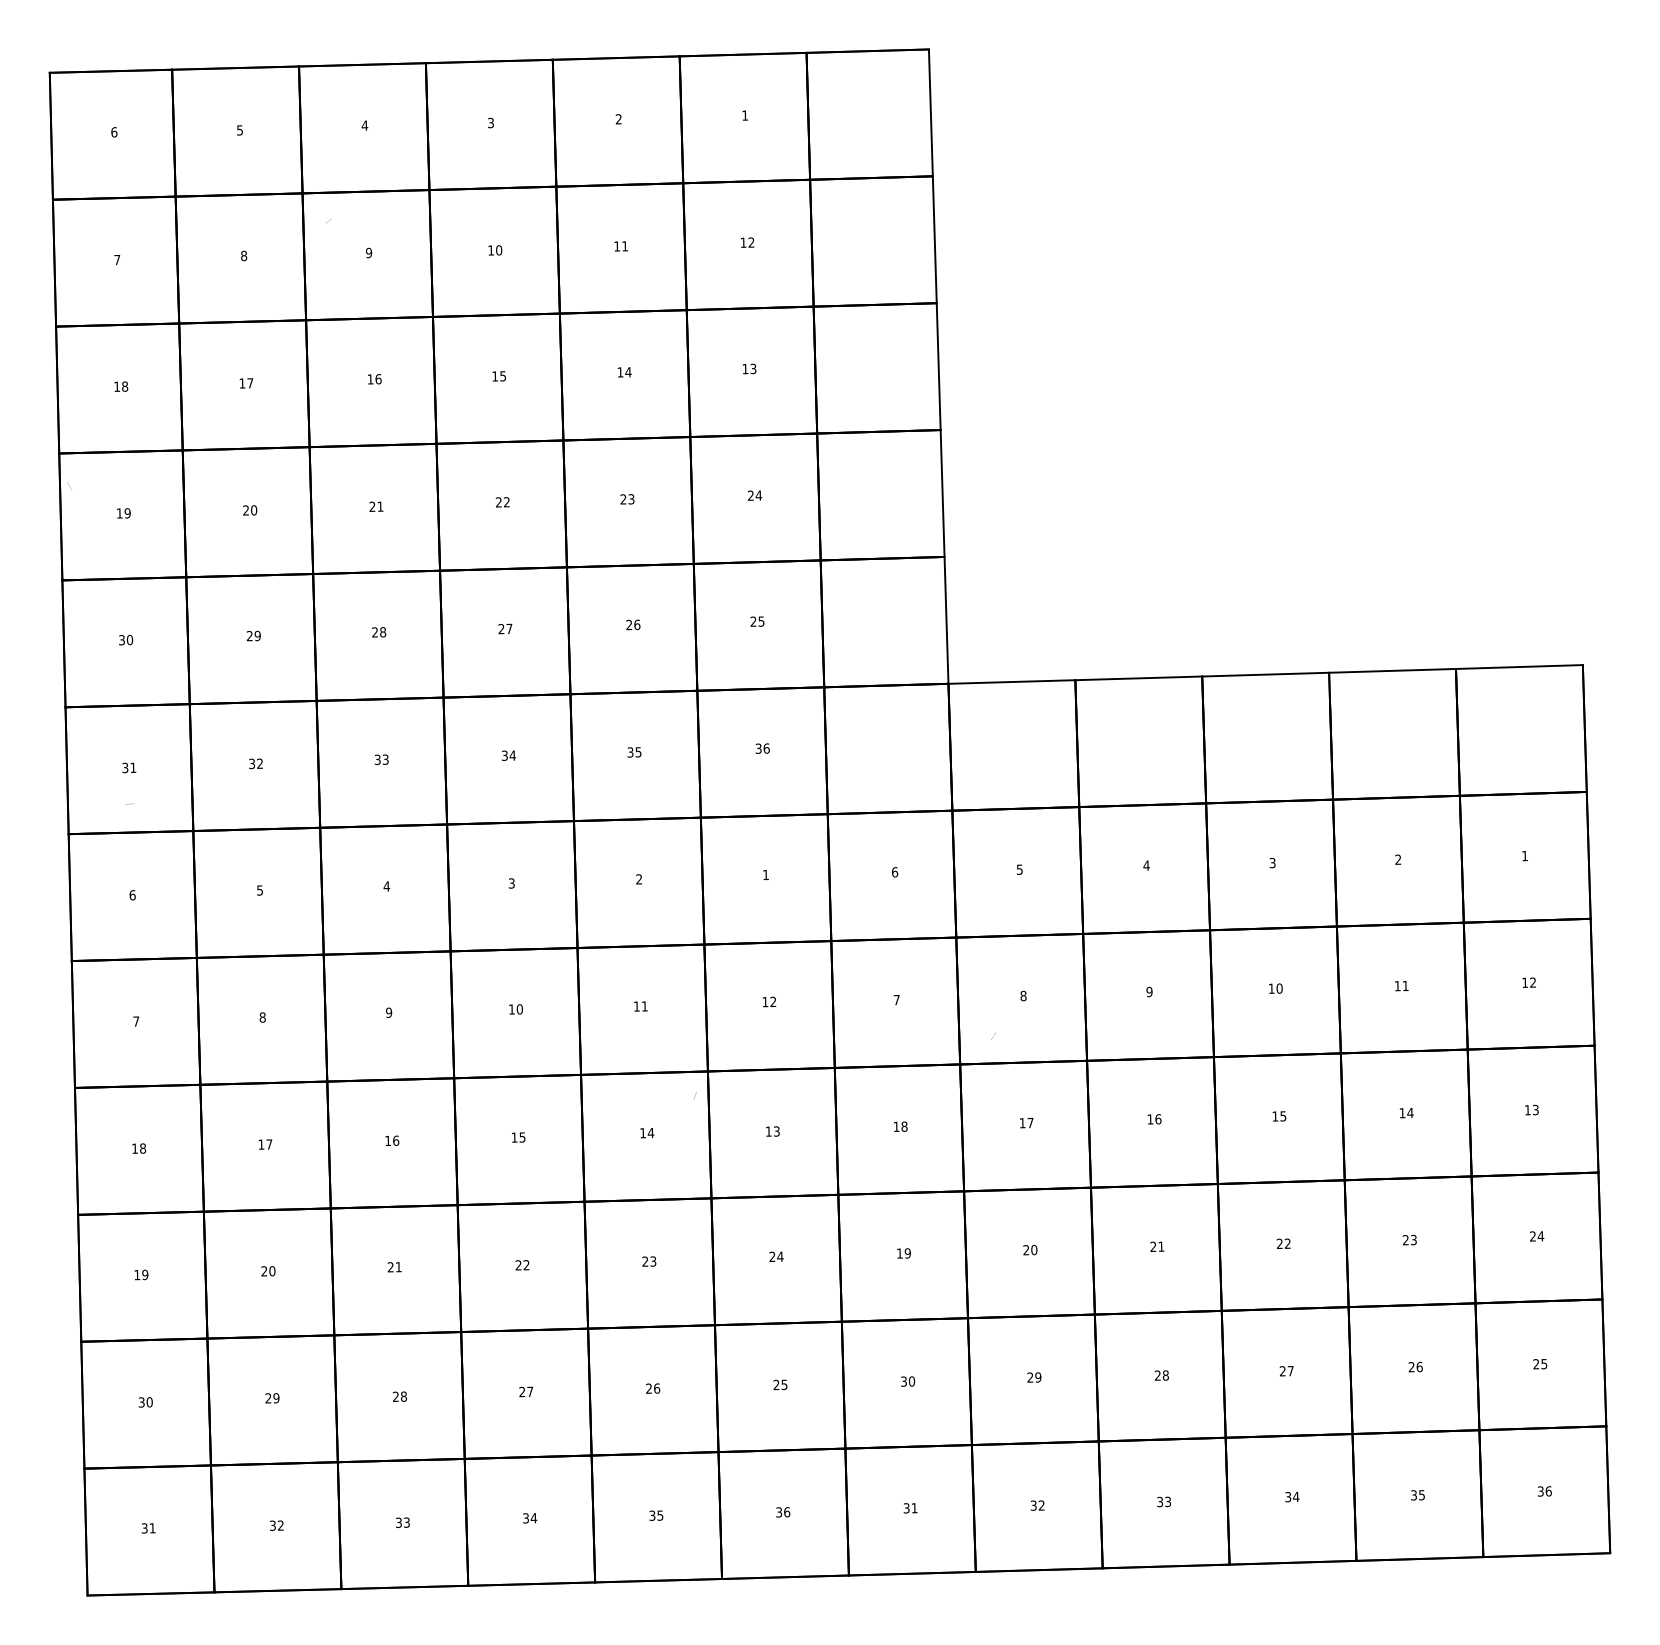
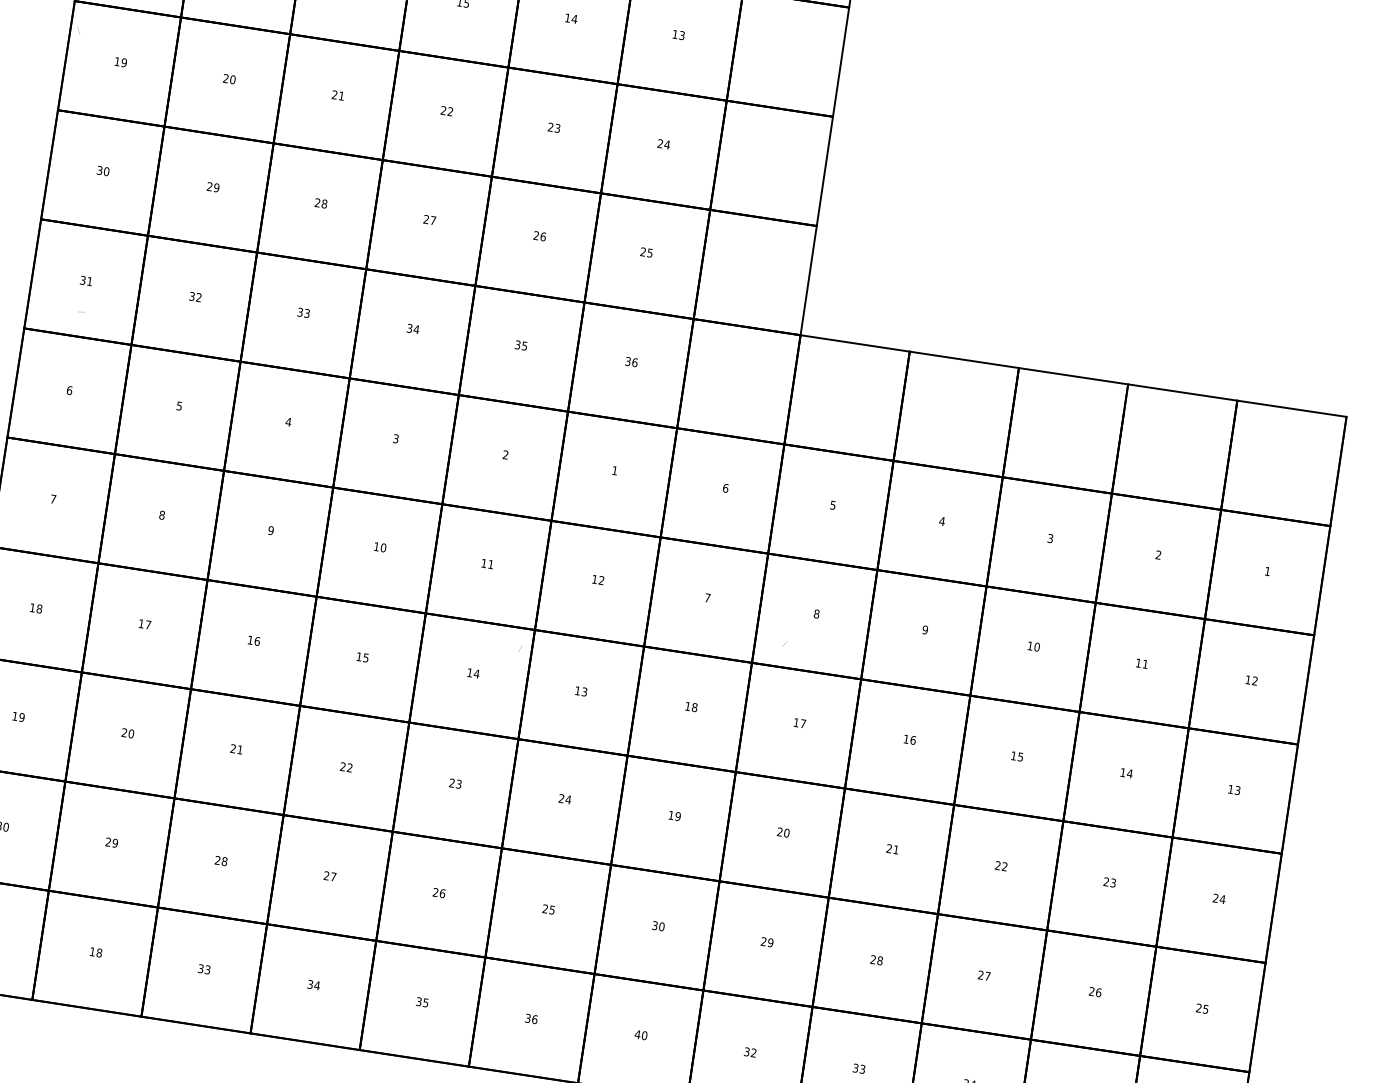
text: (910, 1508) -> (641, 1035), 31 -> 40
text: (276, 1525) -> (95, 952), 32 -> 18

